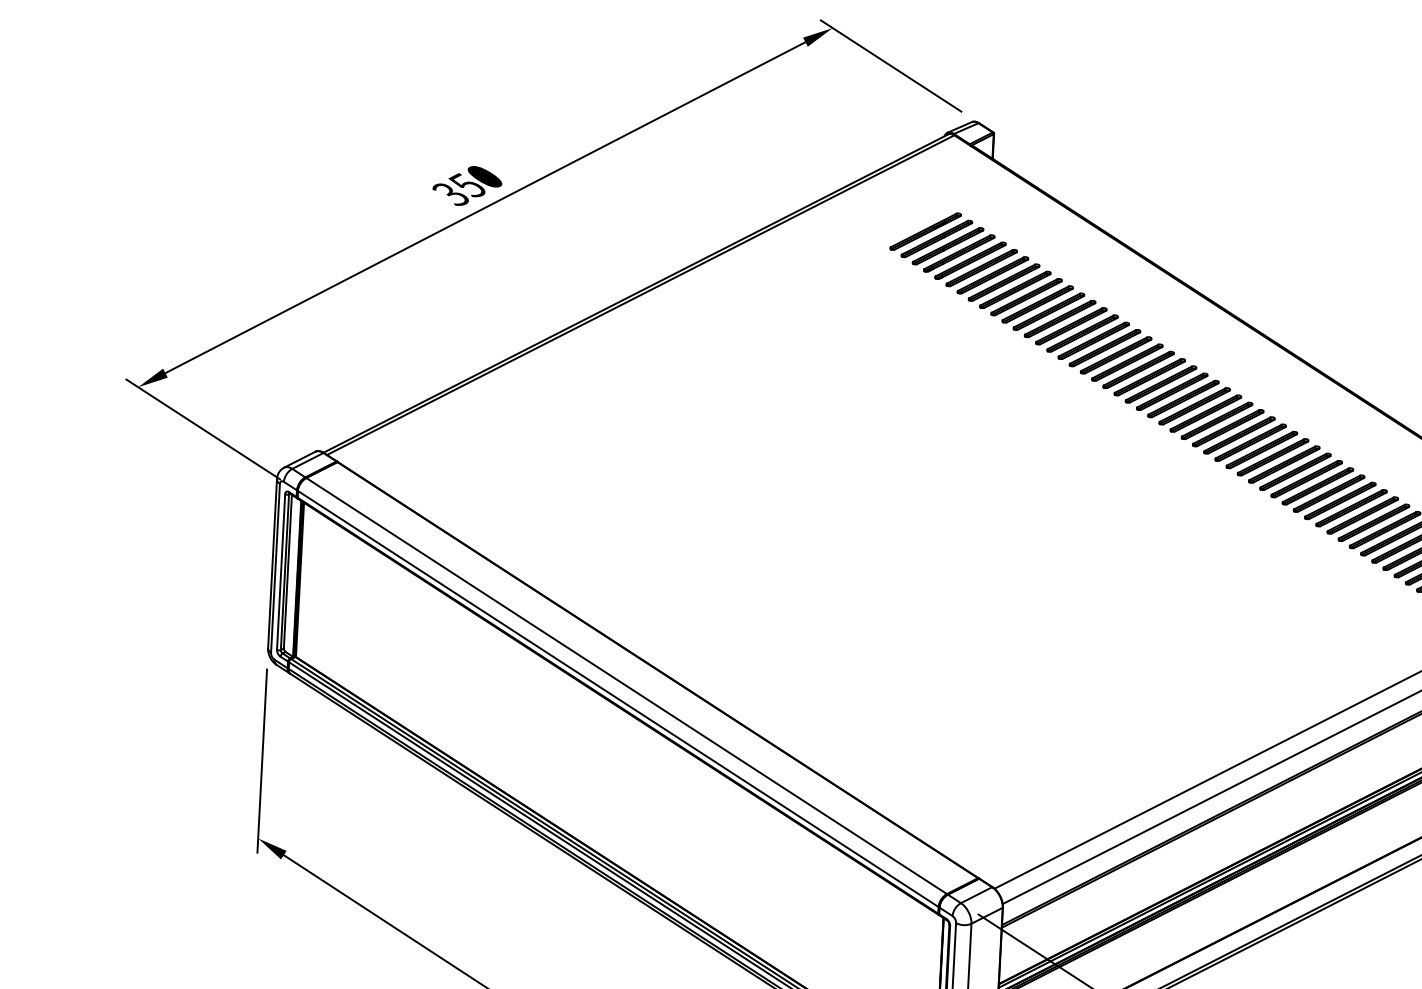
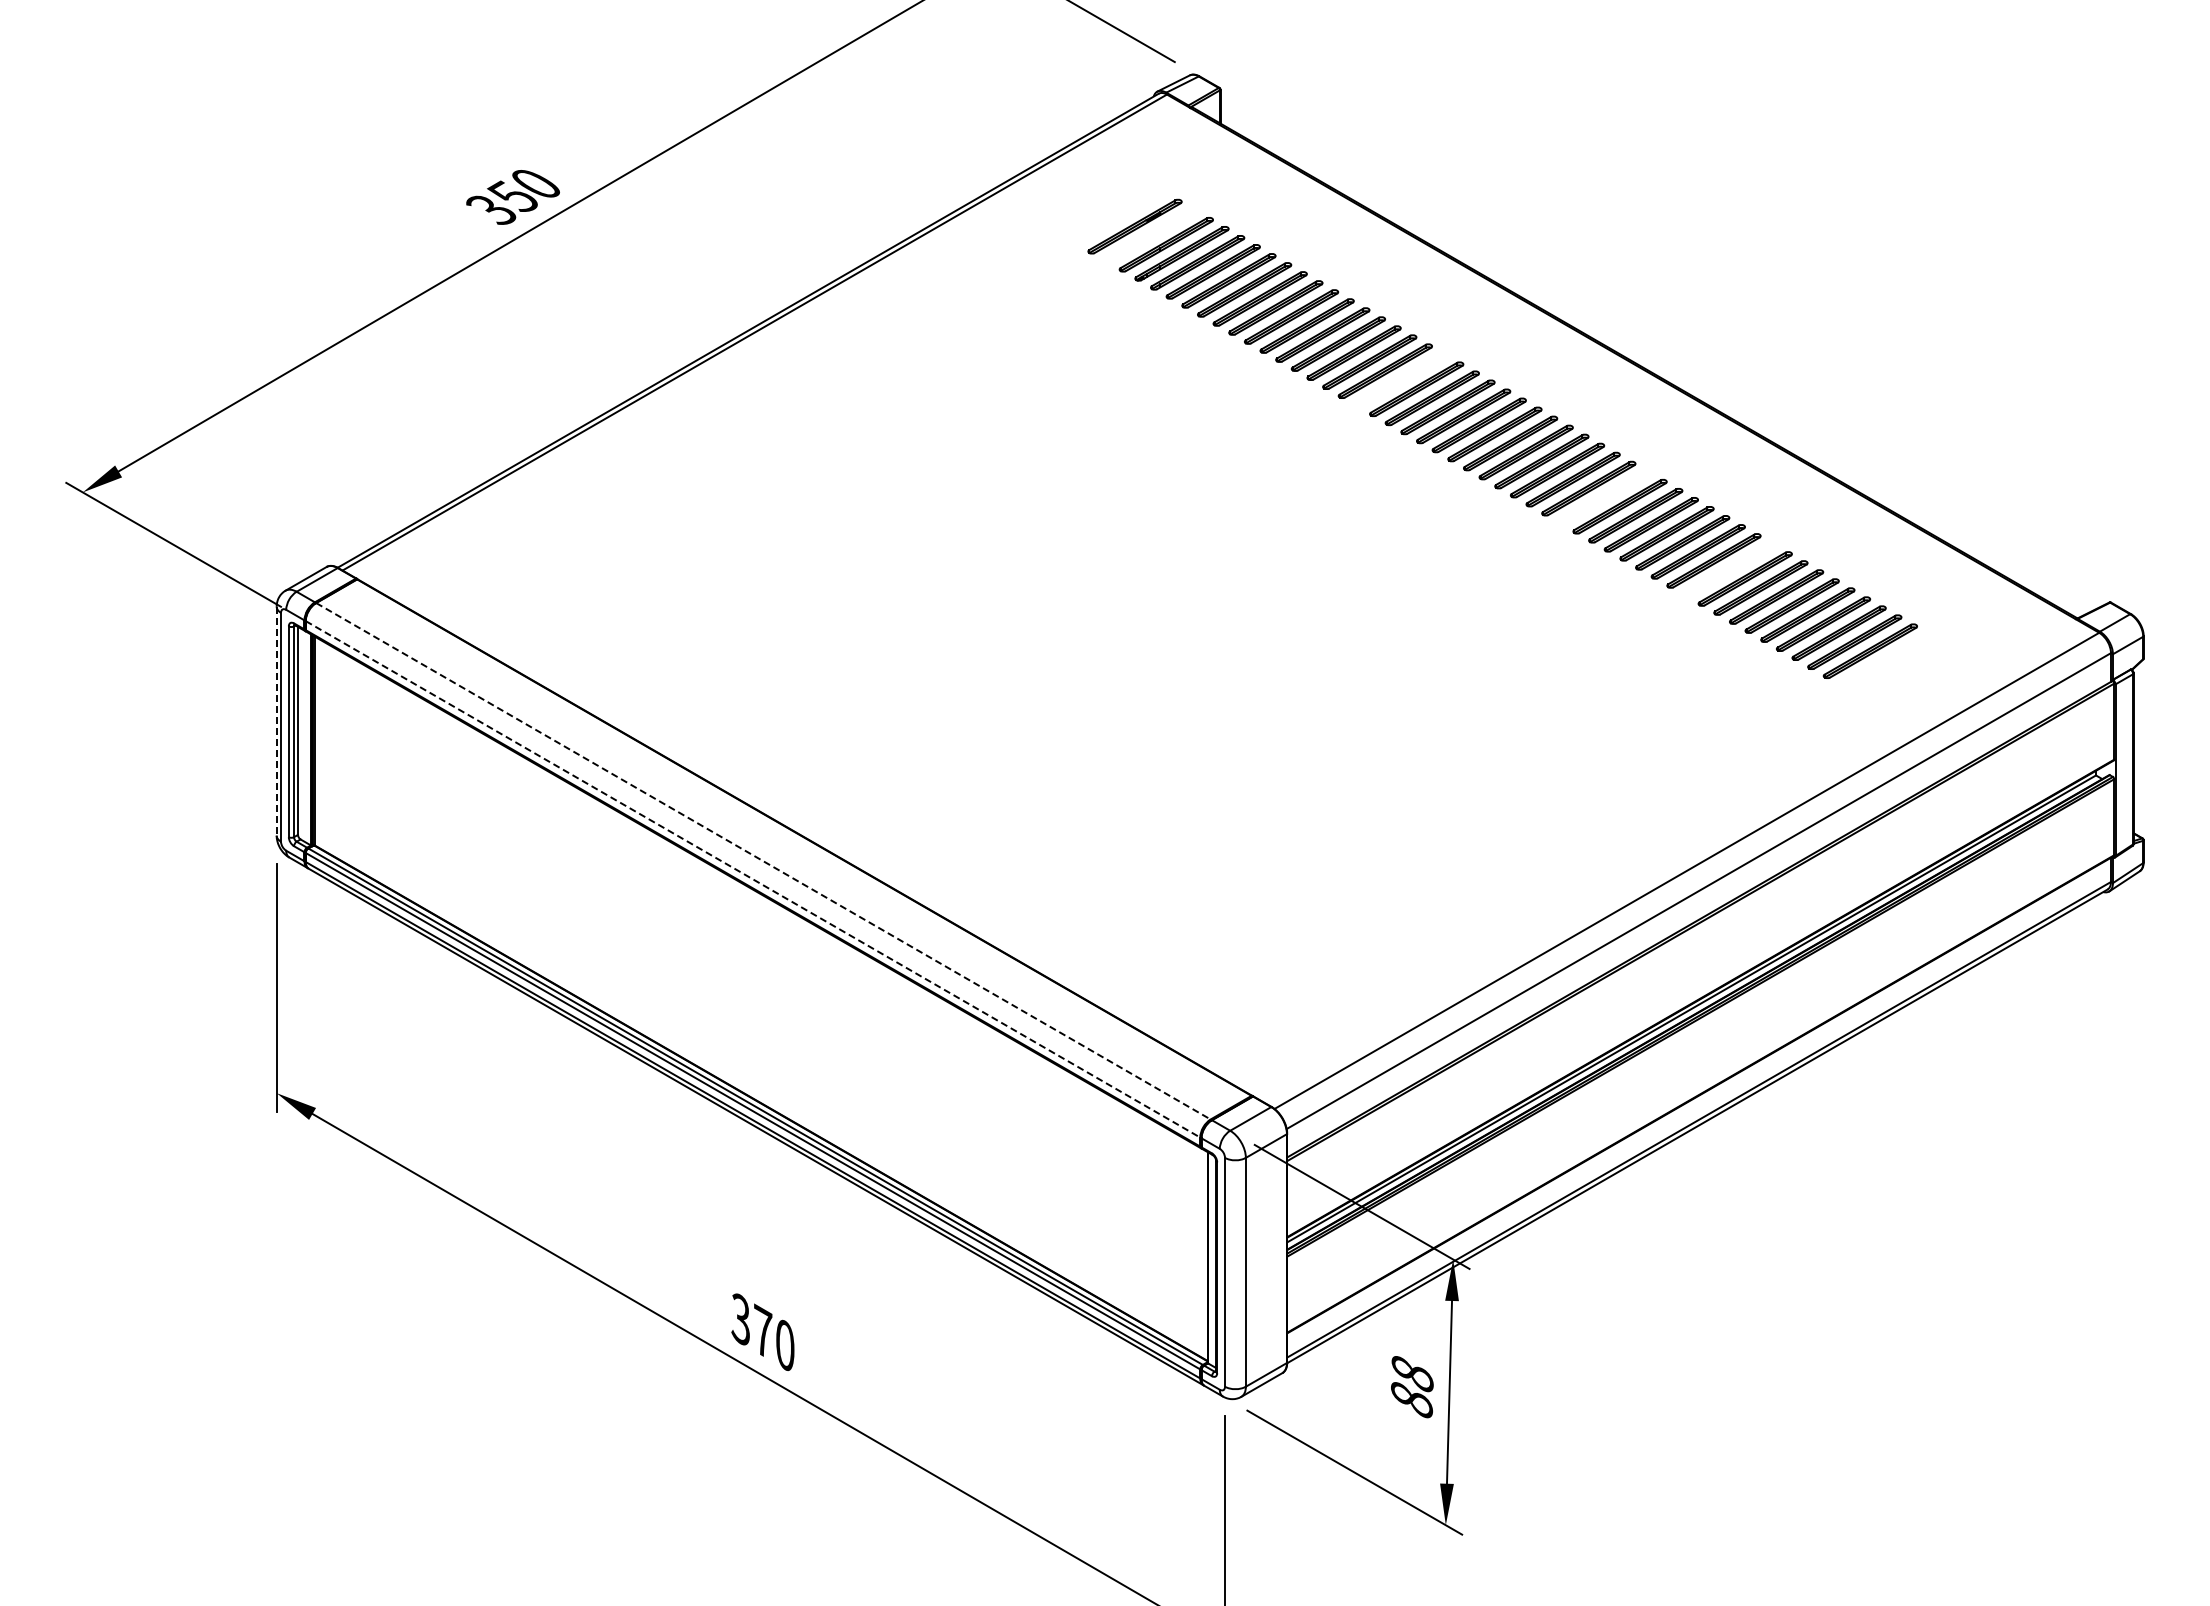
part: (936, 238) -> (1150, 235), removed
part: (1115, 354) -> (1400, 379), removed
part: (1261, 449) -> (1603, 497), removed
part: (1351, 507) -> (1729, 569), removed
line: (272, 563) -> (276, 721), solid -> dashed
line: (626, 686) -> (763, 861), solid -> dashed
line: (618, 699) -> (753, 879), solid -> dashed

